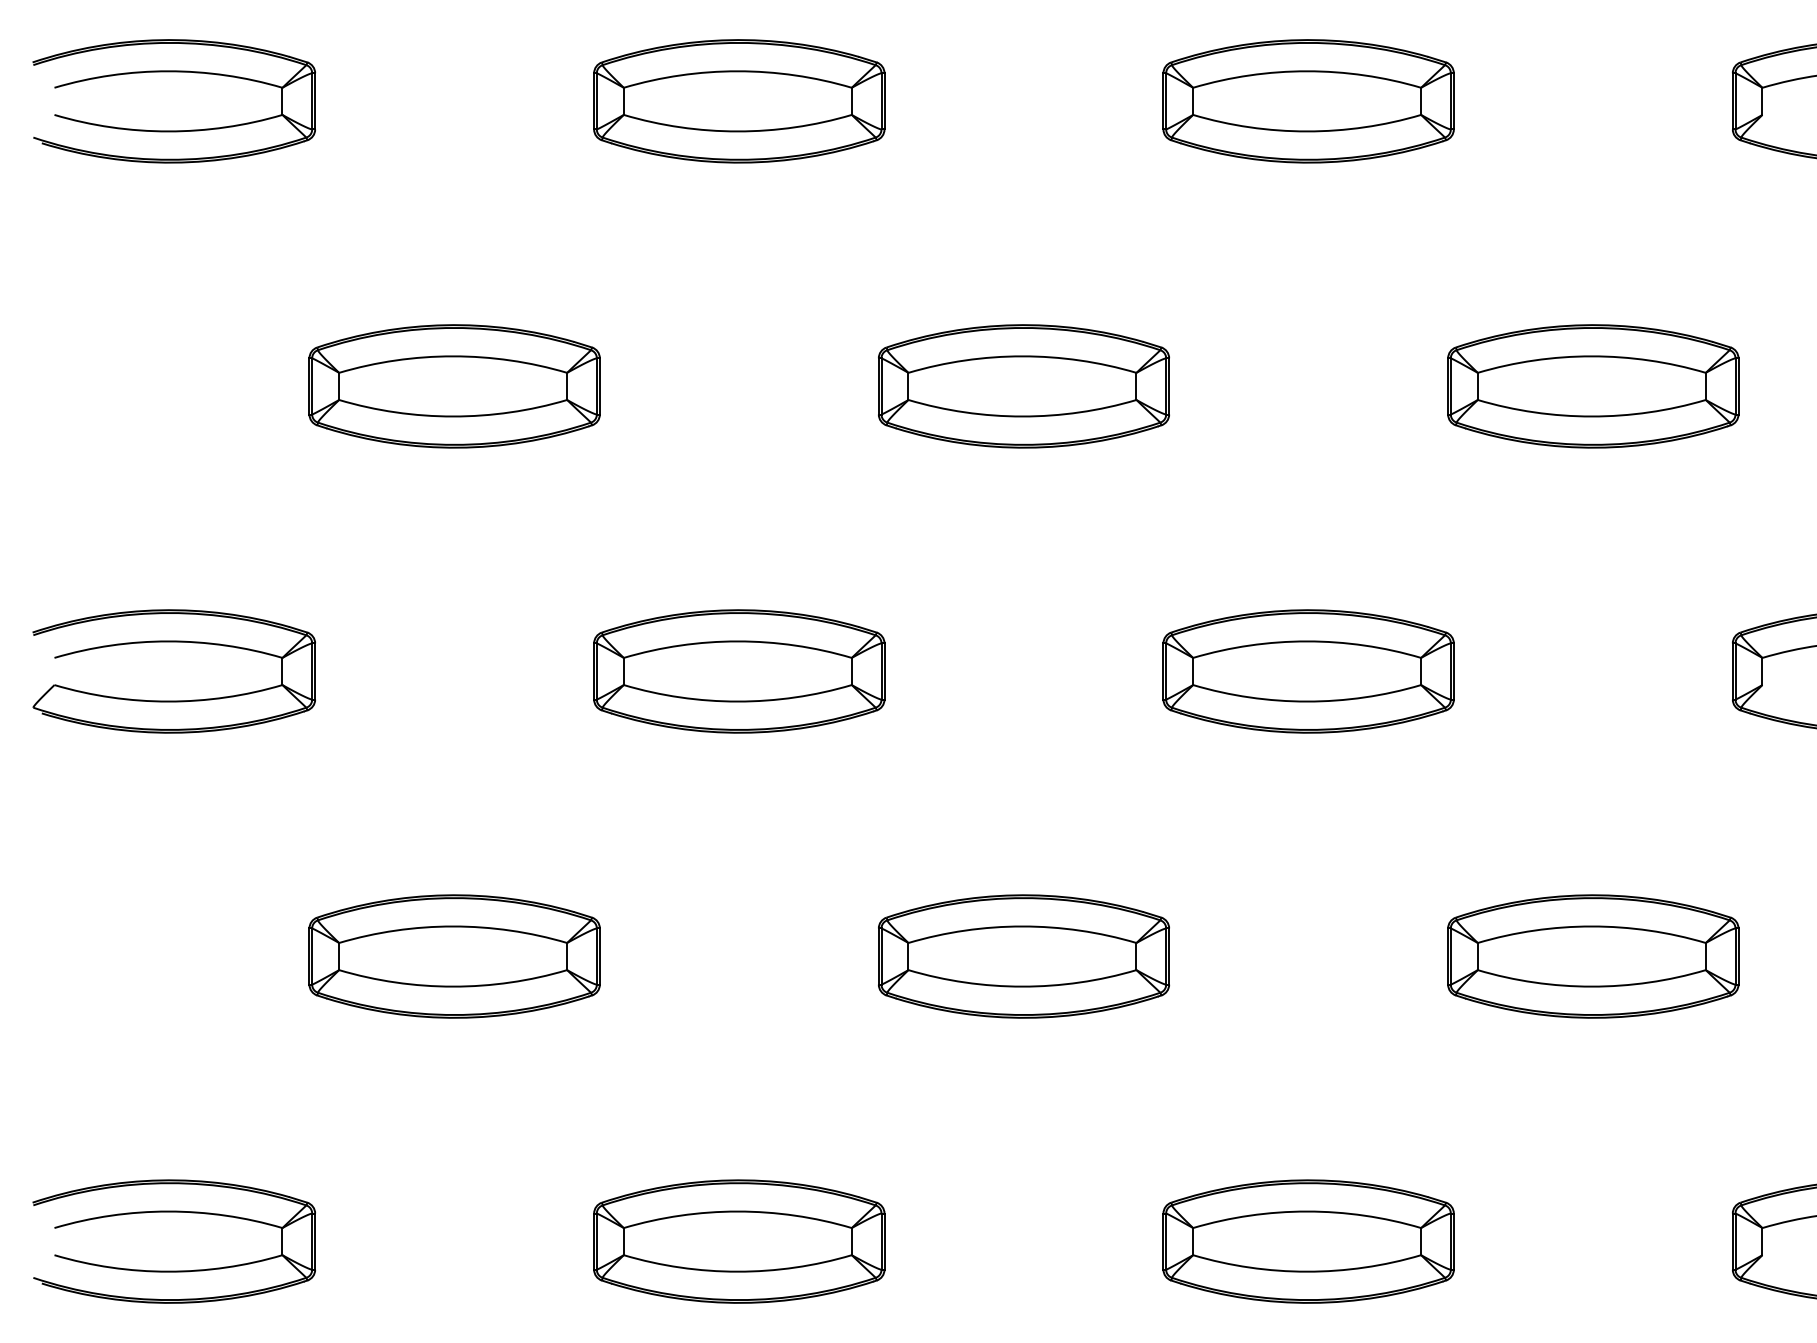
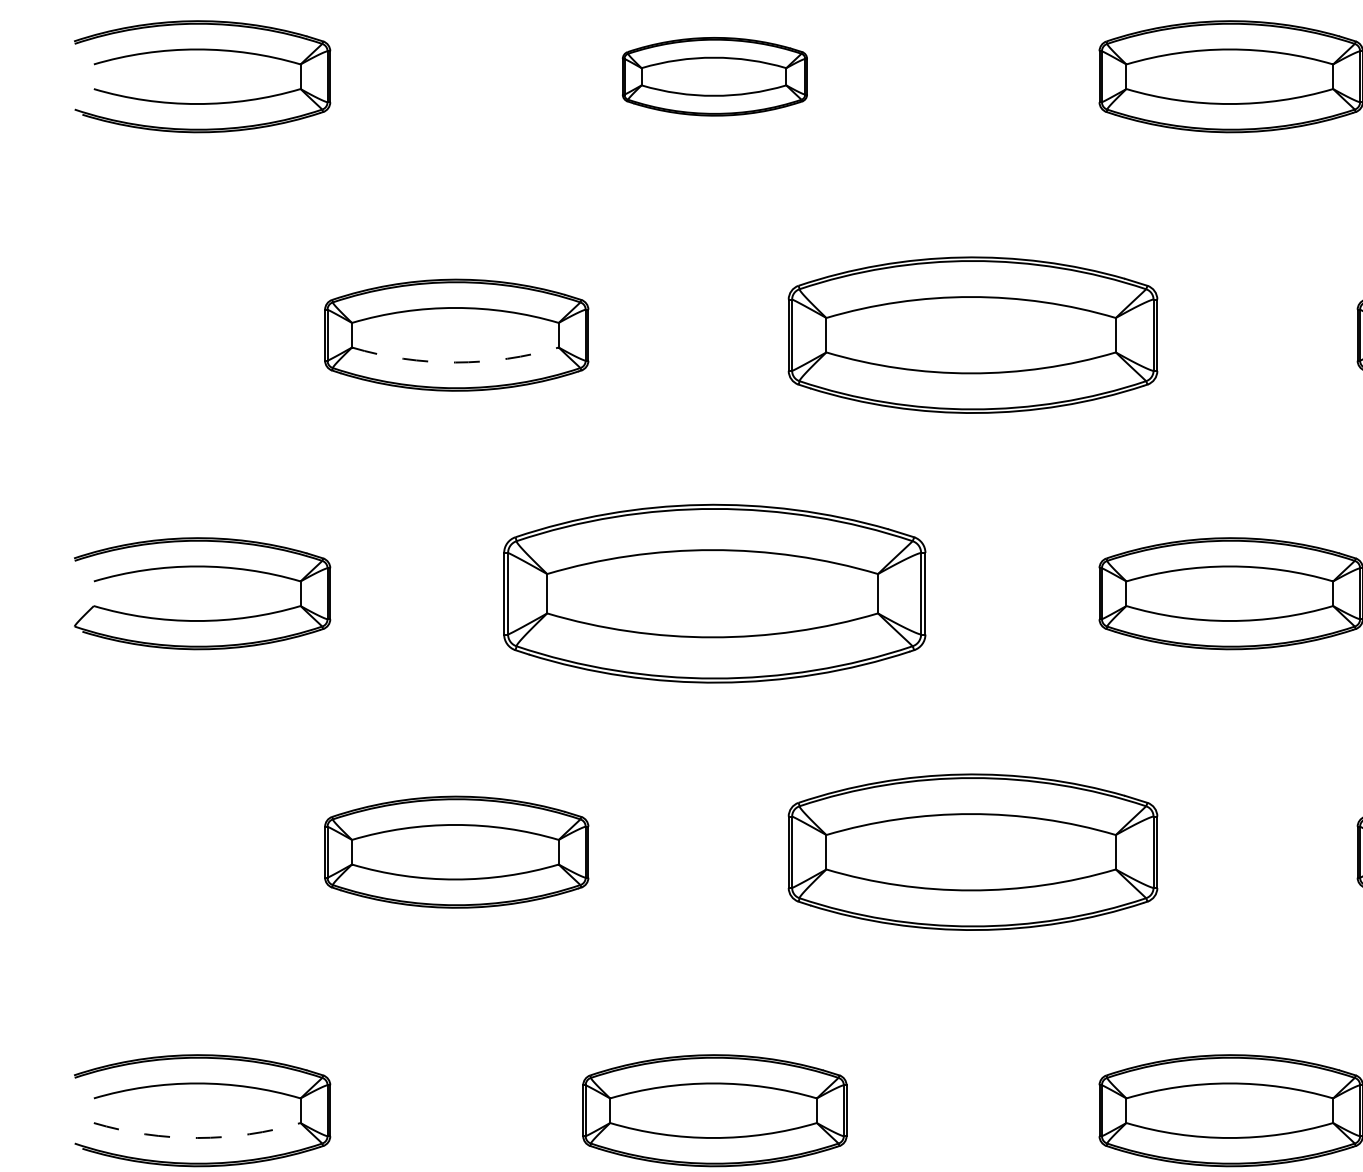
part: (739, 101) -> (715, 76), size x0.7
part: (1023, 386) -> (972, 335), size x1.4
arc: (453, 416) -> (455, 362), solid -> dashed
part: (739, 671) -> (715, 593), size x1.6
part: (1023, 956) -> (972, 852), size x1.4
arc: (168, 1271) -> (197, 1137), solid -> dashed

